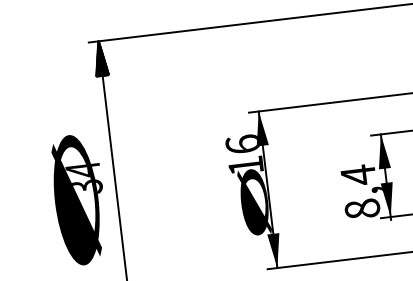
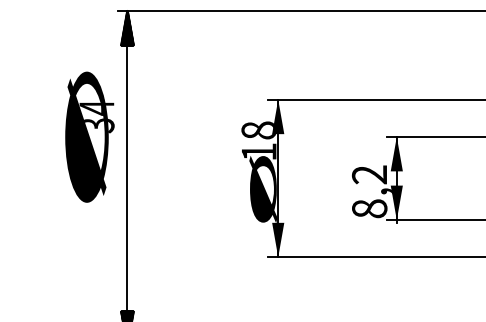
text: (242, 144) -> (258, 130), 16 -> 18
text: (357, 175) -> (368, 174), 8,4 -> 8,2
text: (79, 199) -> (89, 136), moved

